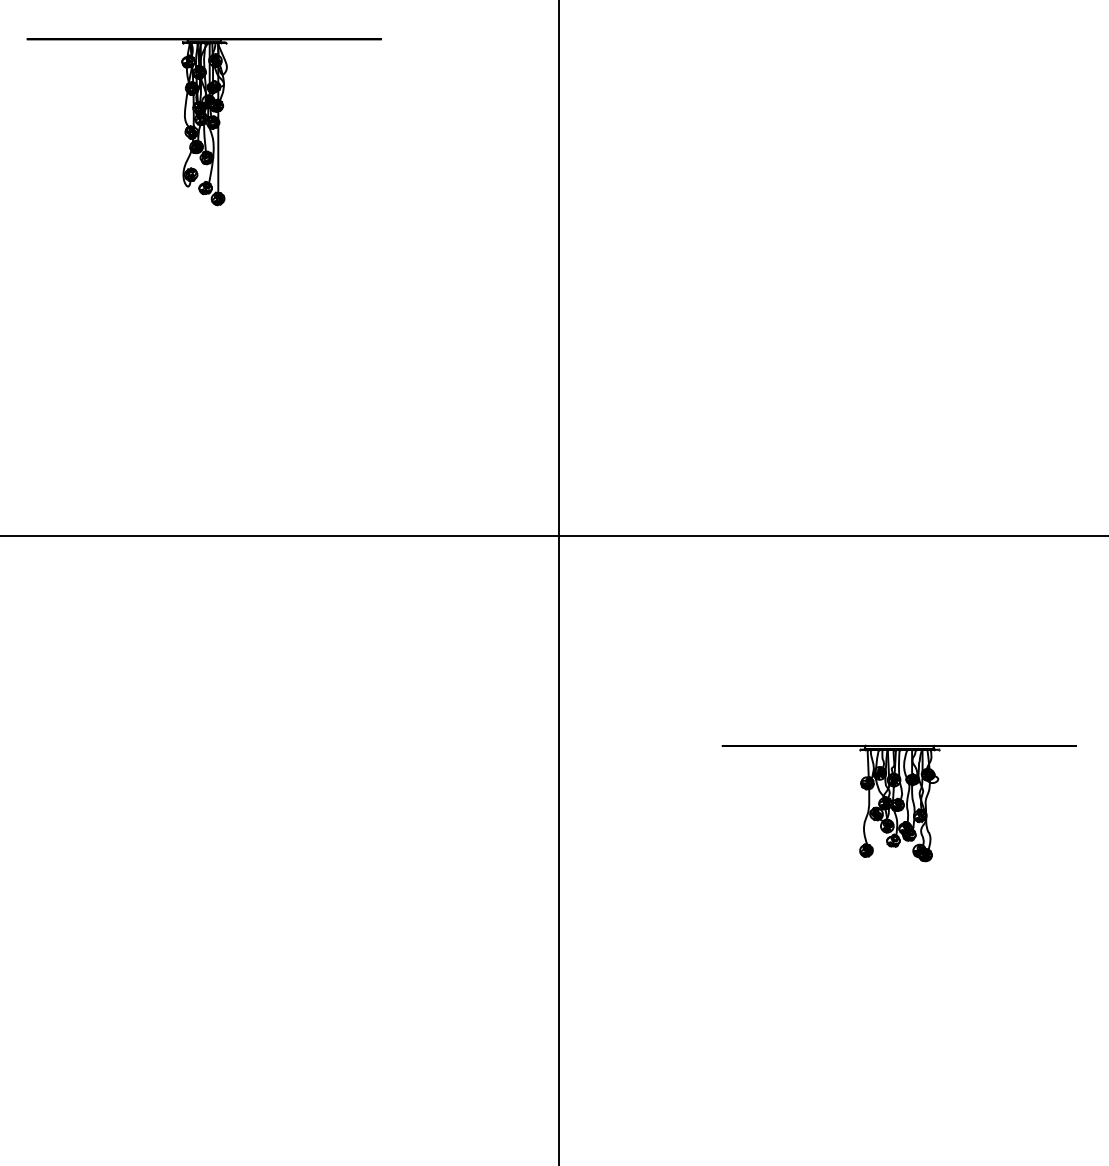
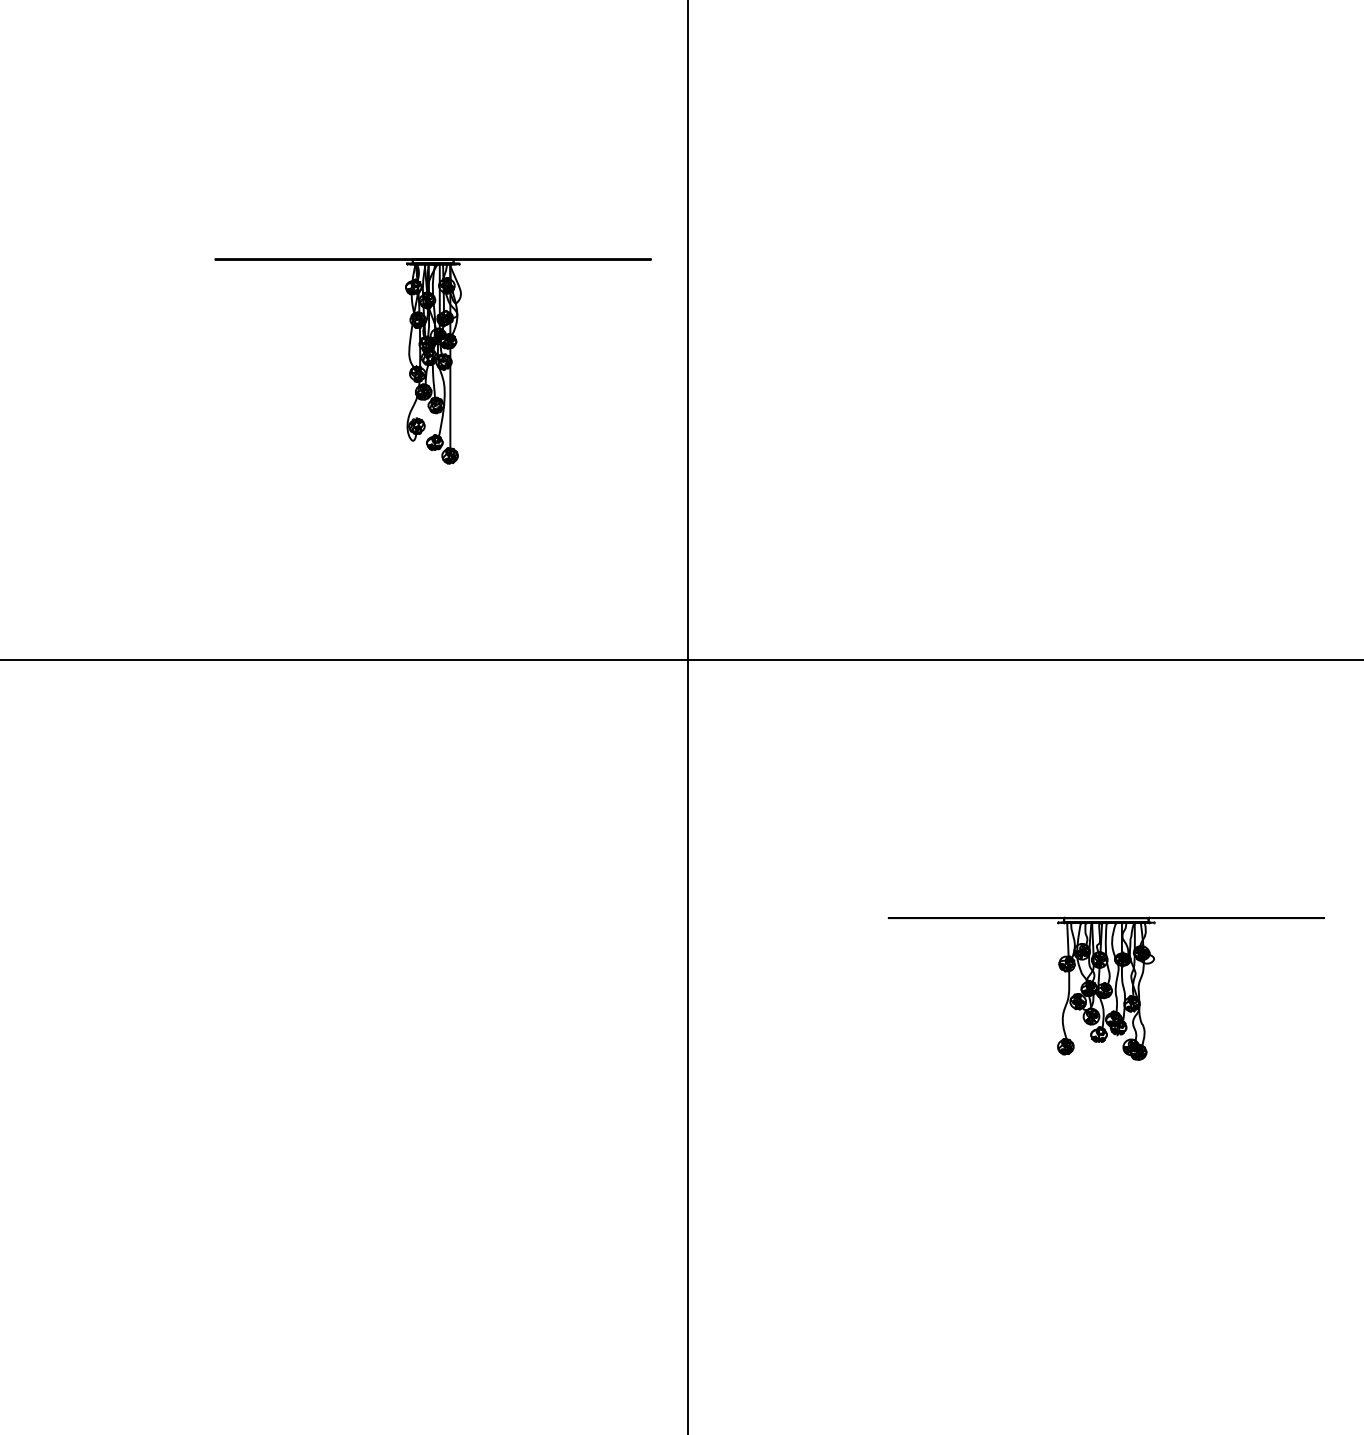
part: (203, 122) -> (432, 361), moved

